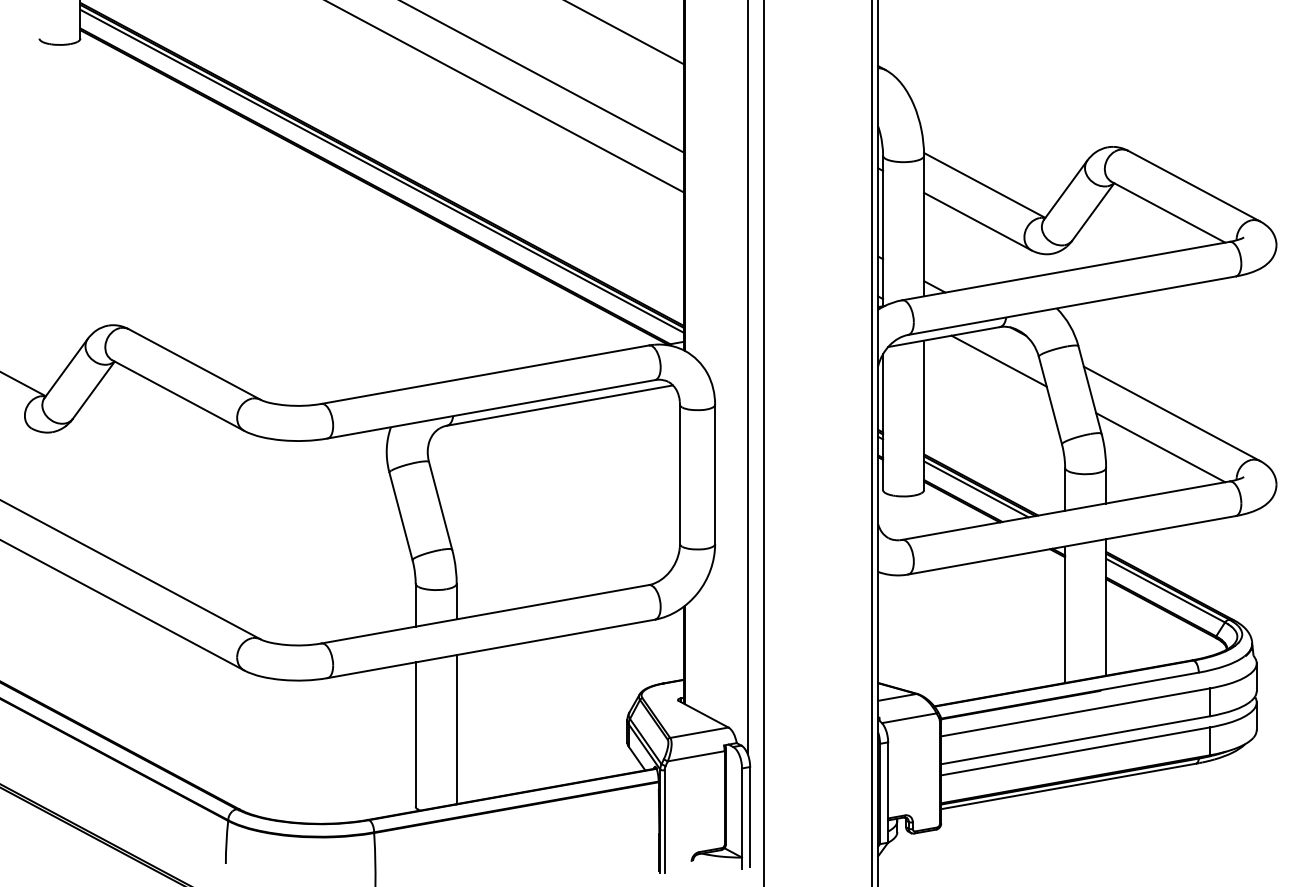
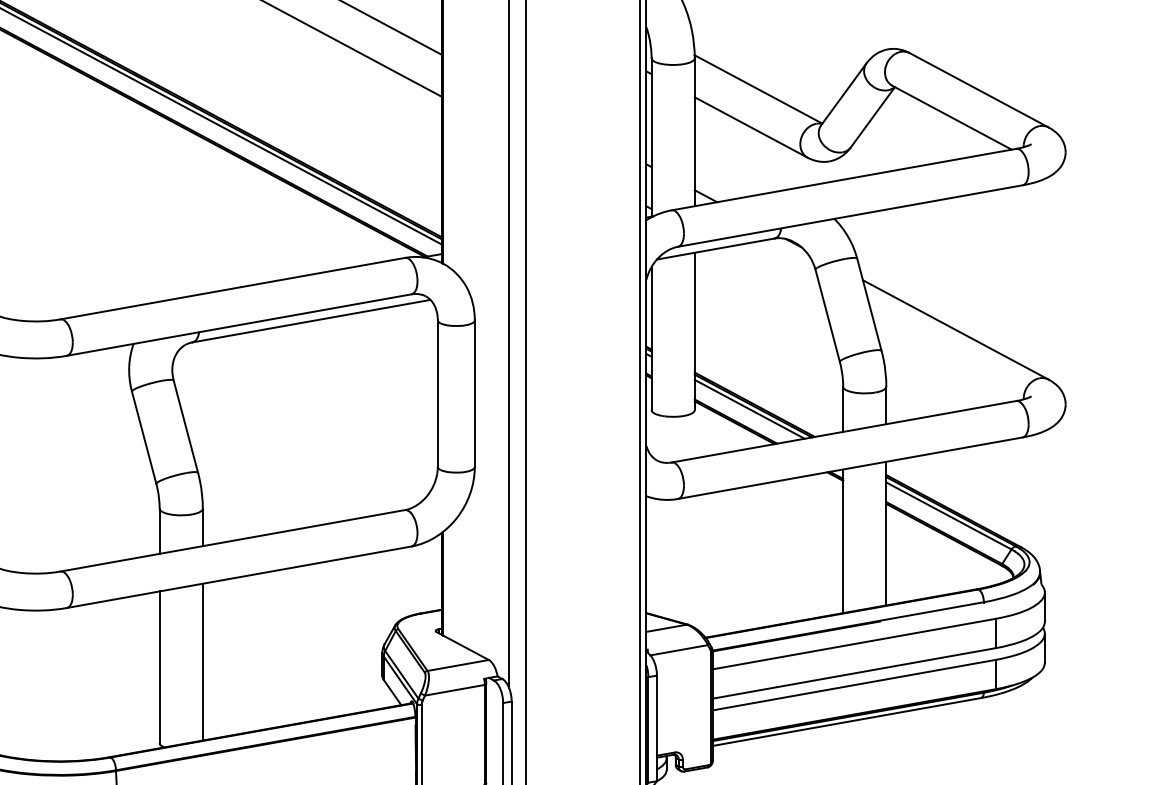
line: (998, 360) -> (773, 273), removed
line: (1160, 447) -> (943, 365), removed

